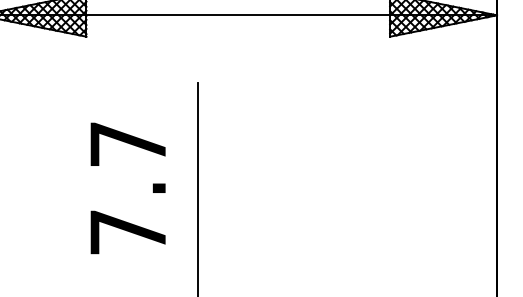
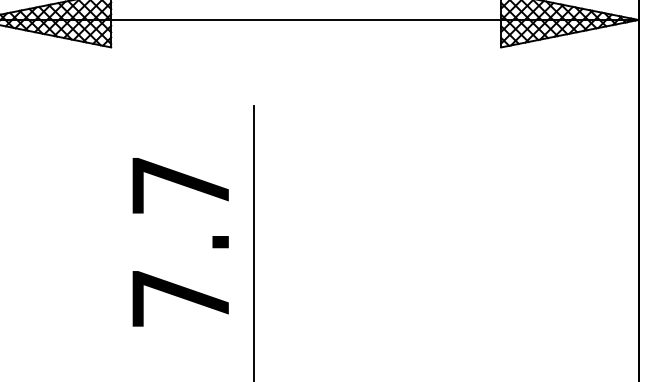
text: (127, 188) -> (180, 242), moved

